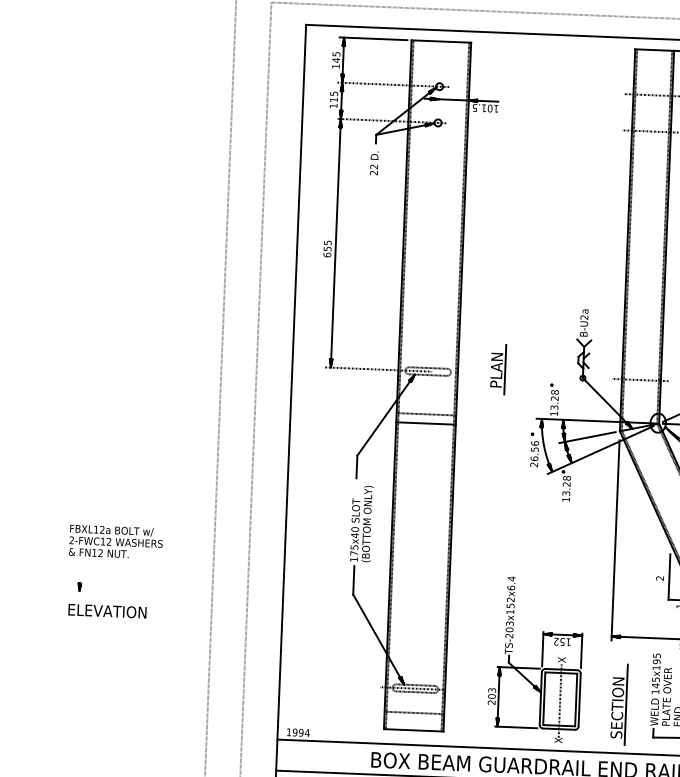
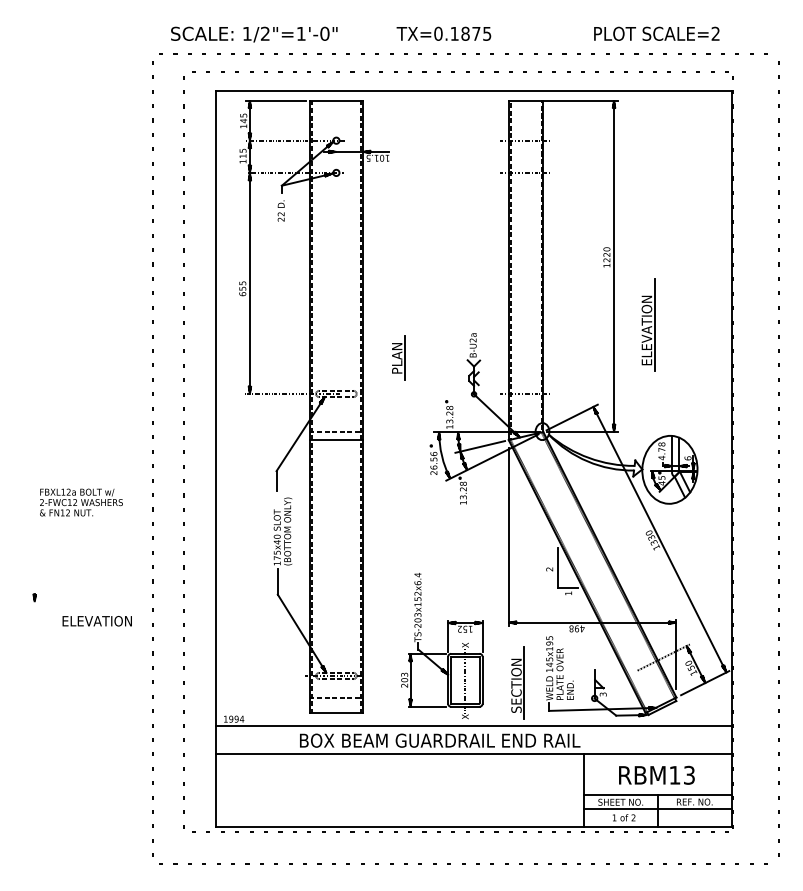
part: (498, 369) -> (398, 357), moved
text: (116, 542) -> (81, 502), moved
text: (106, 611) -> (96, 621), moved

